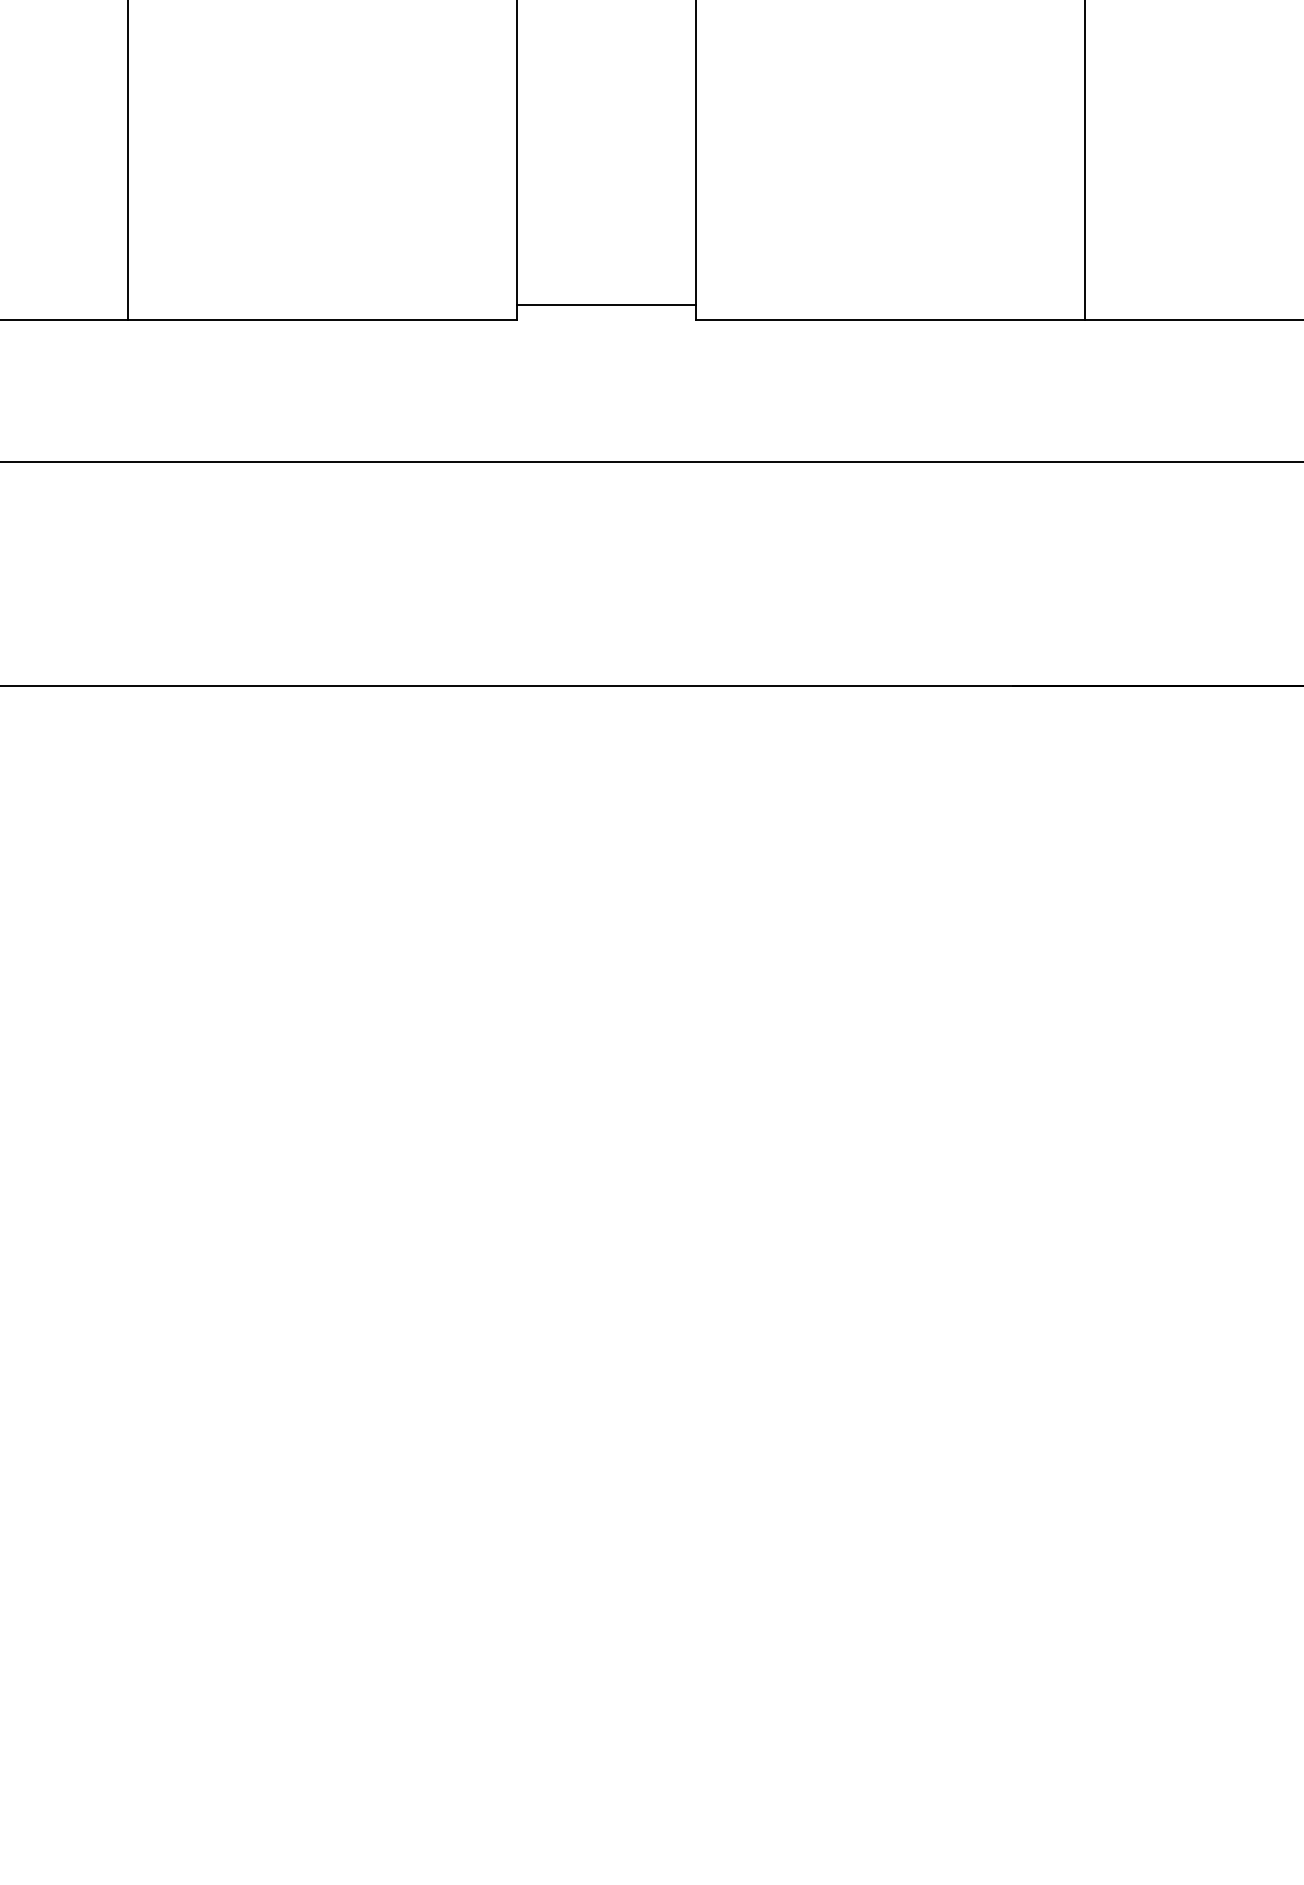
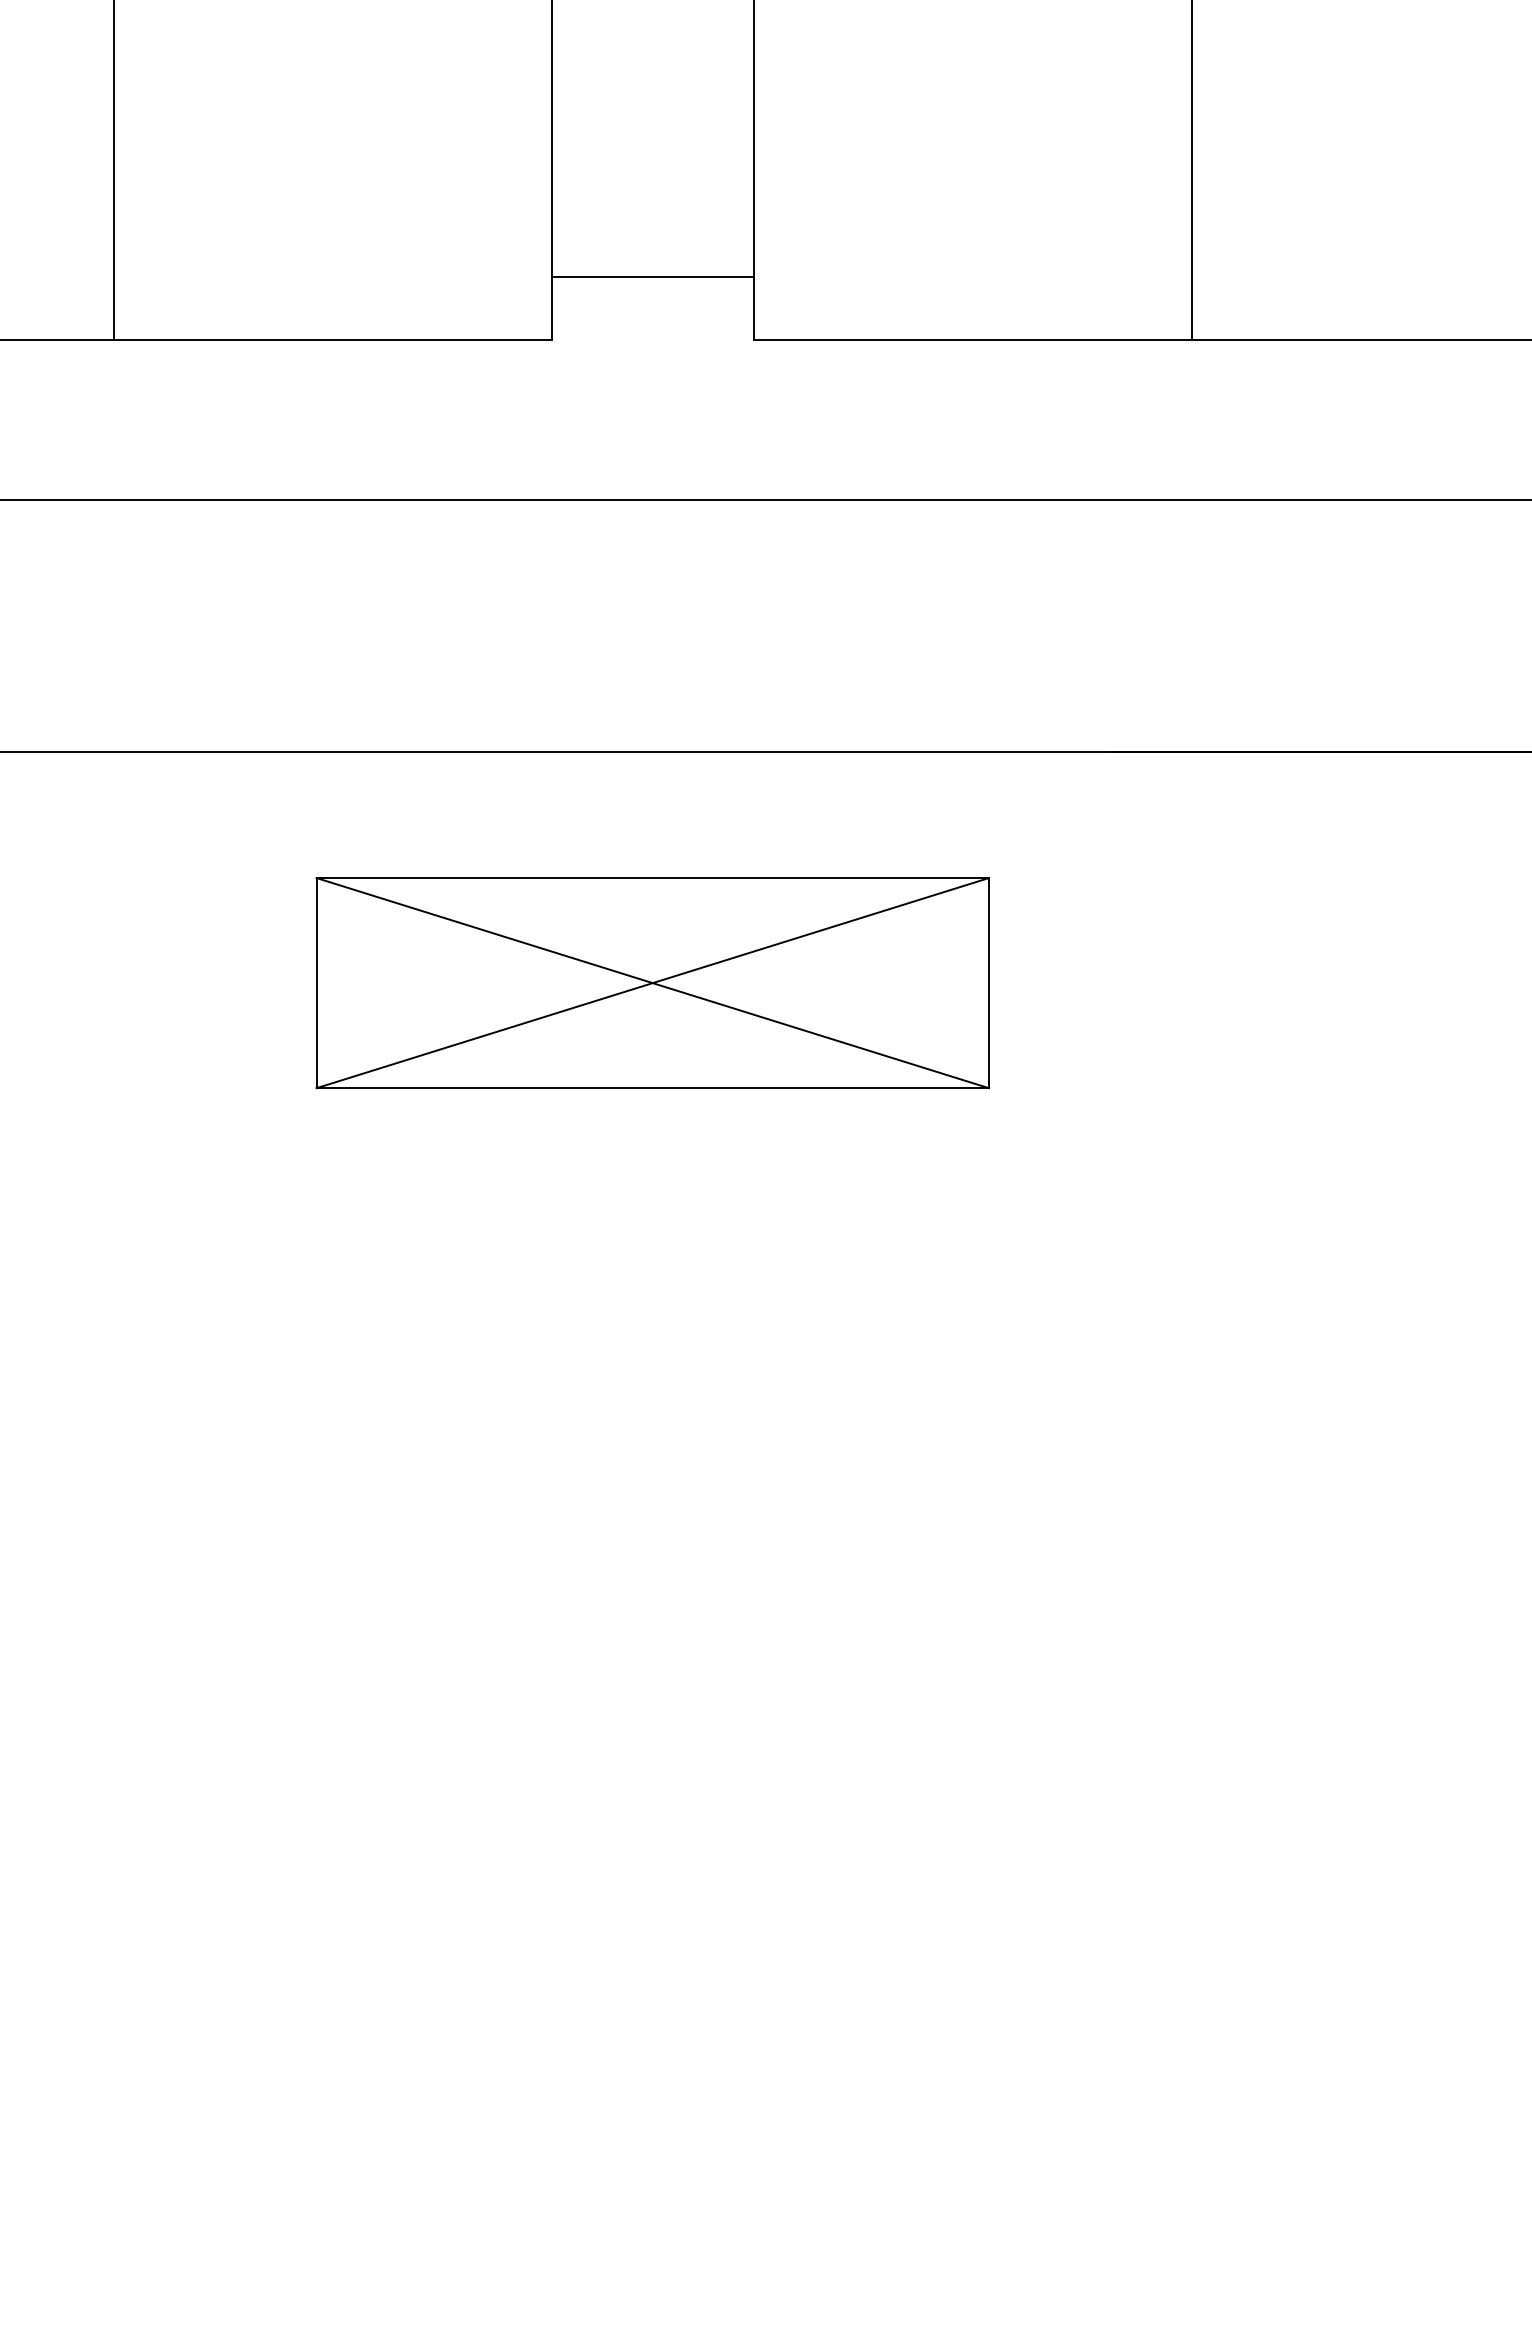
line: (606, 305) -> (652, 277), moved
part: (606, 891) -> (652, 983), added

